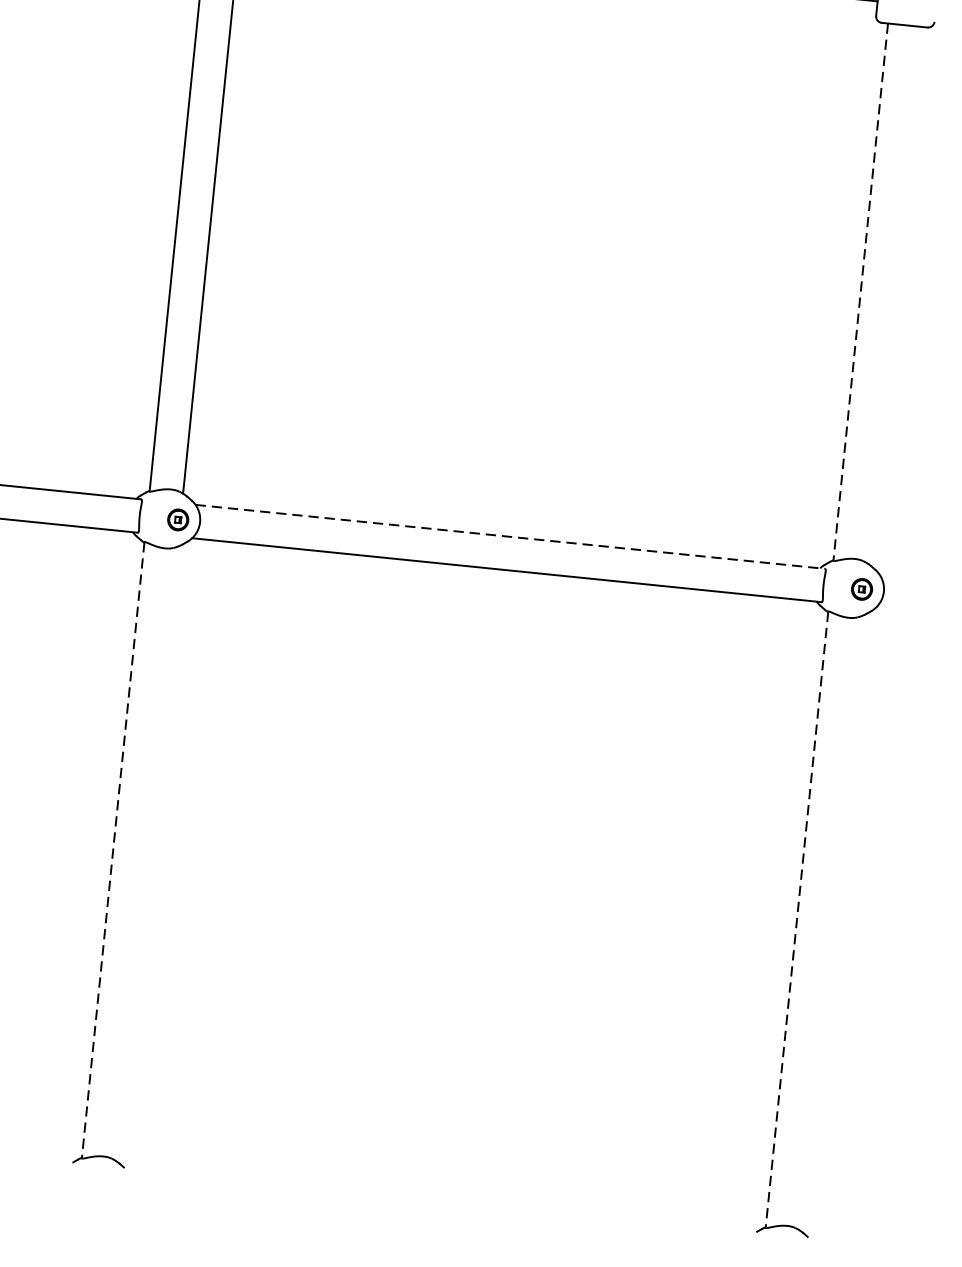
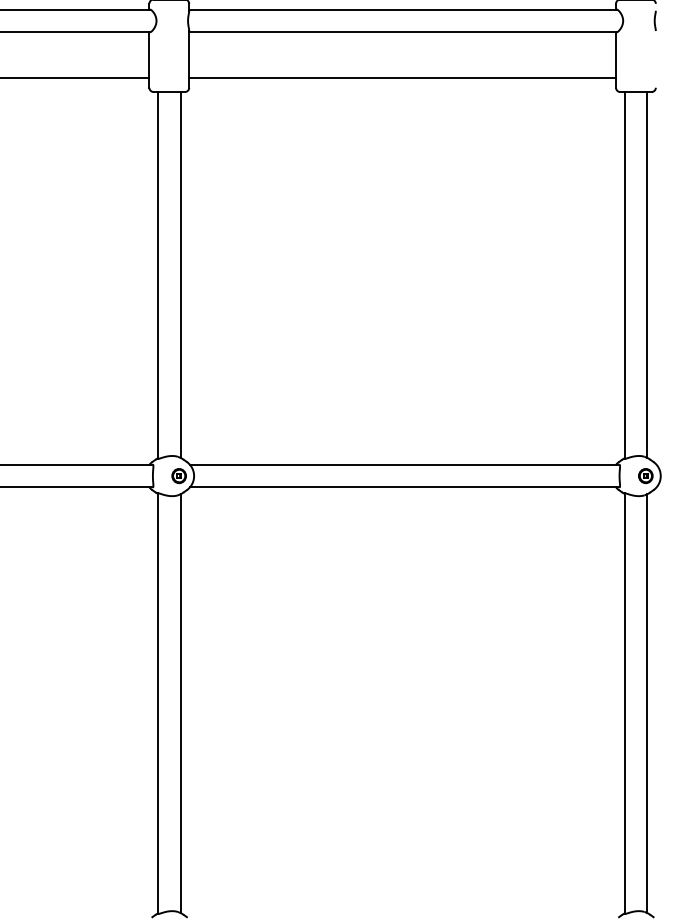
line: (860, 292) -> (624, 275), dashed -> solid
line: (894, 294) -> (647, 274), added
line: (510, 536) -> (404, 464), dashed -> solid
line: (112, 851) -> (157, 704), dashed -> solid
line: (146, 853) -> (180, 703), added
line: (796, 920) -> (624, 704), dashed -> solid
line: (830, 922) -> (647, 703), added

